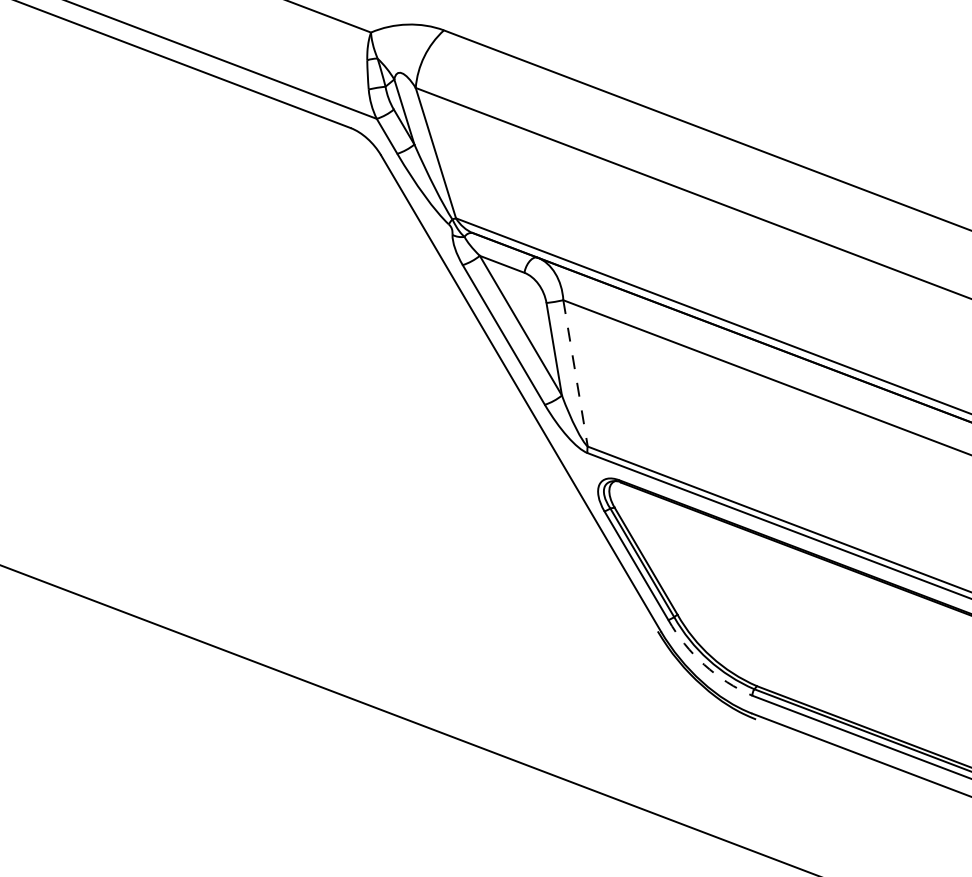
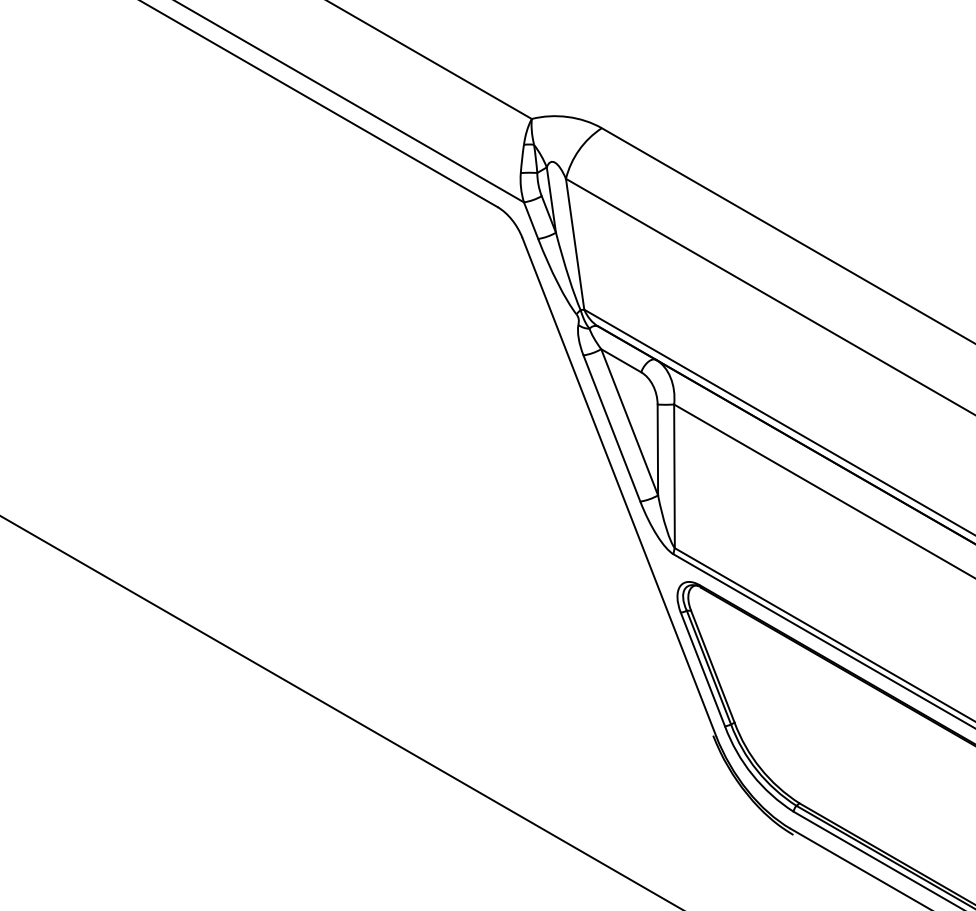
line: (575, 373) -> (674, 476), dashed -> solid
arc: (704, 664) -> (752, 774), dashed -> solid

